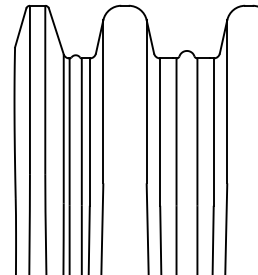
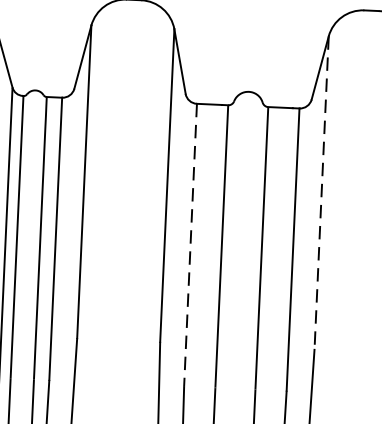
line: (227, 101) -> (322, 192), solid -> dashed
line: (160, 132) -> (191, 245), solid -> dashed

